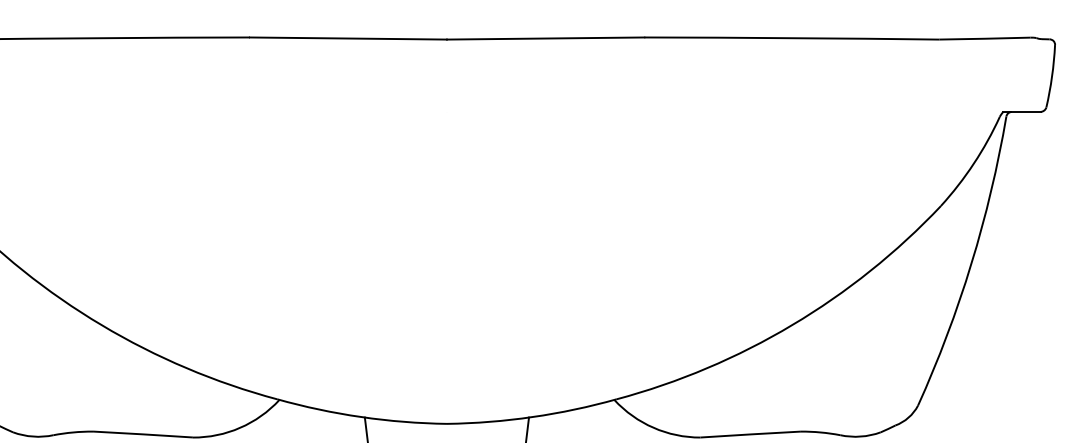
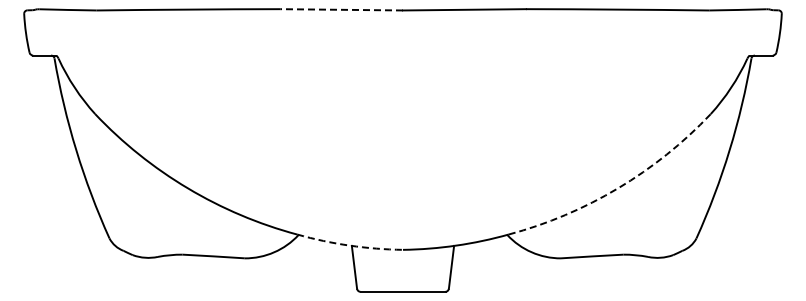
line: (348, 38) -> (341, 9), solid -> dashed
arc: (792, 325) -> (618, 188), solid -> dashed
arc: (361, 416) -> (349, 245), solid -> dashed

